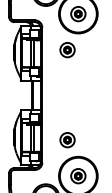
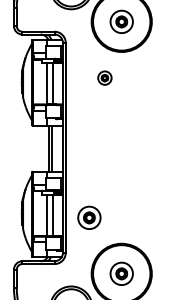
part: (67, 50) -> (104, 78), size x0.6
part: (67, 140) -> (89, 218), moved

